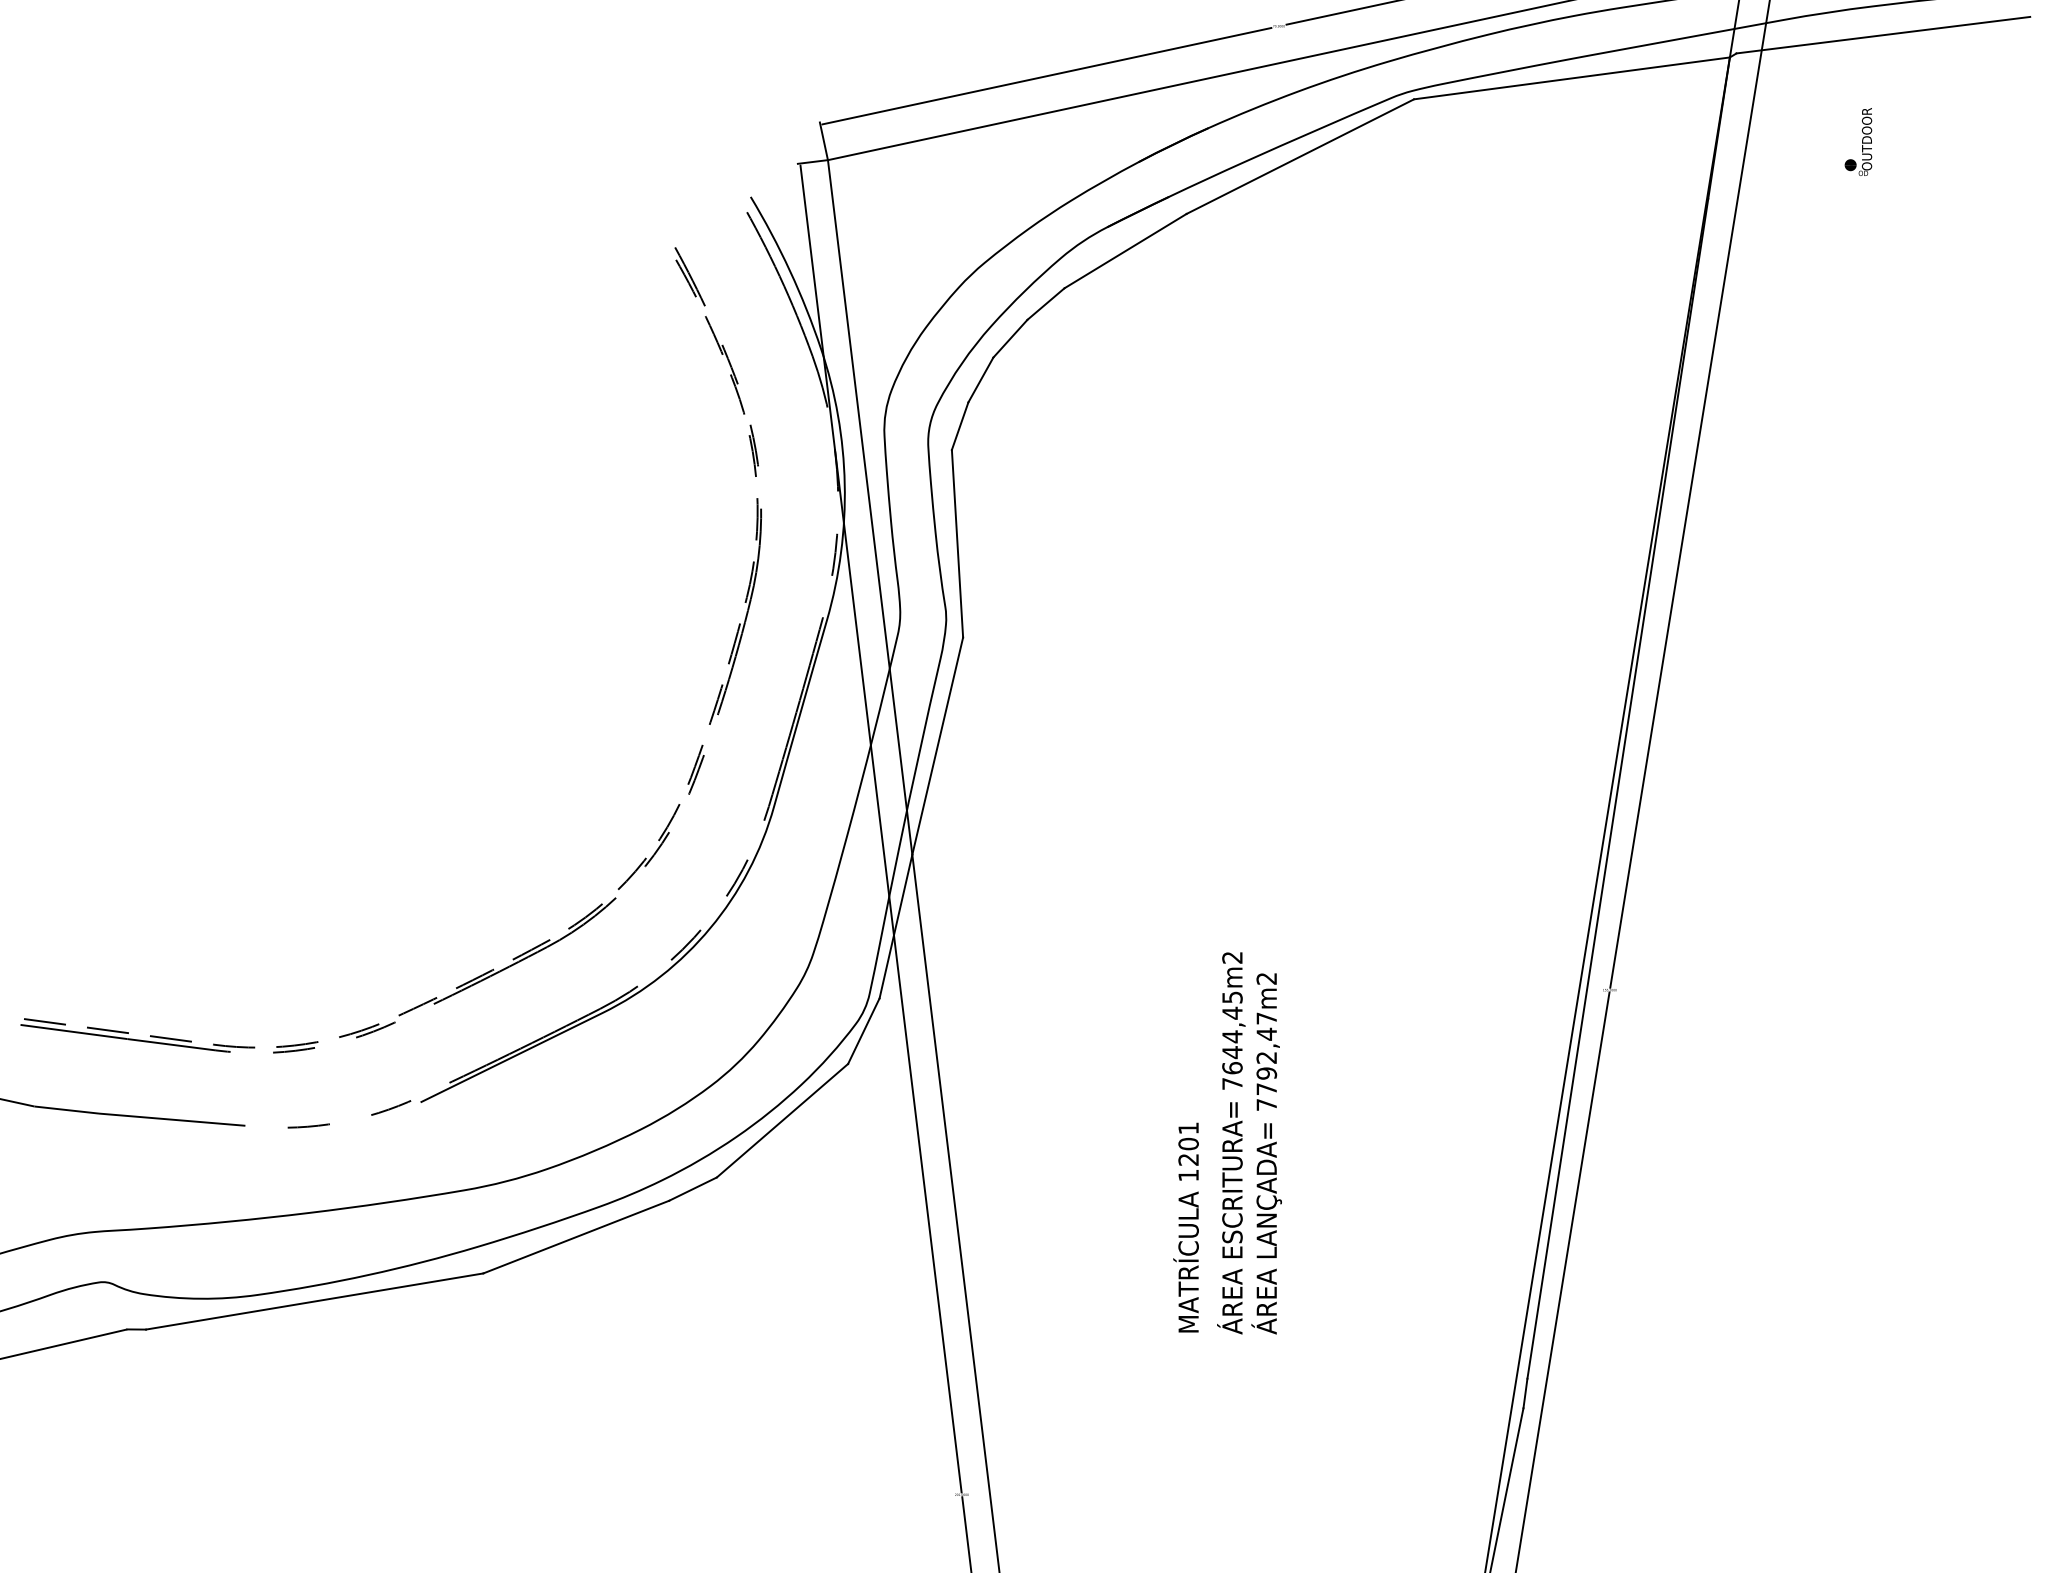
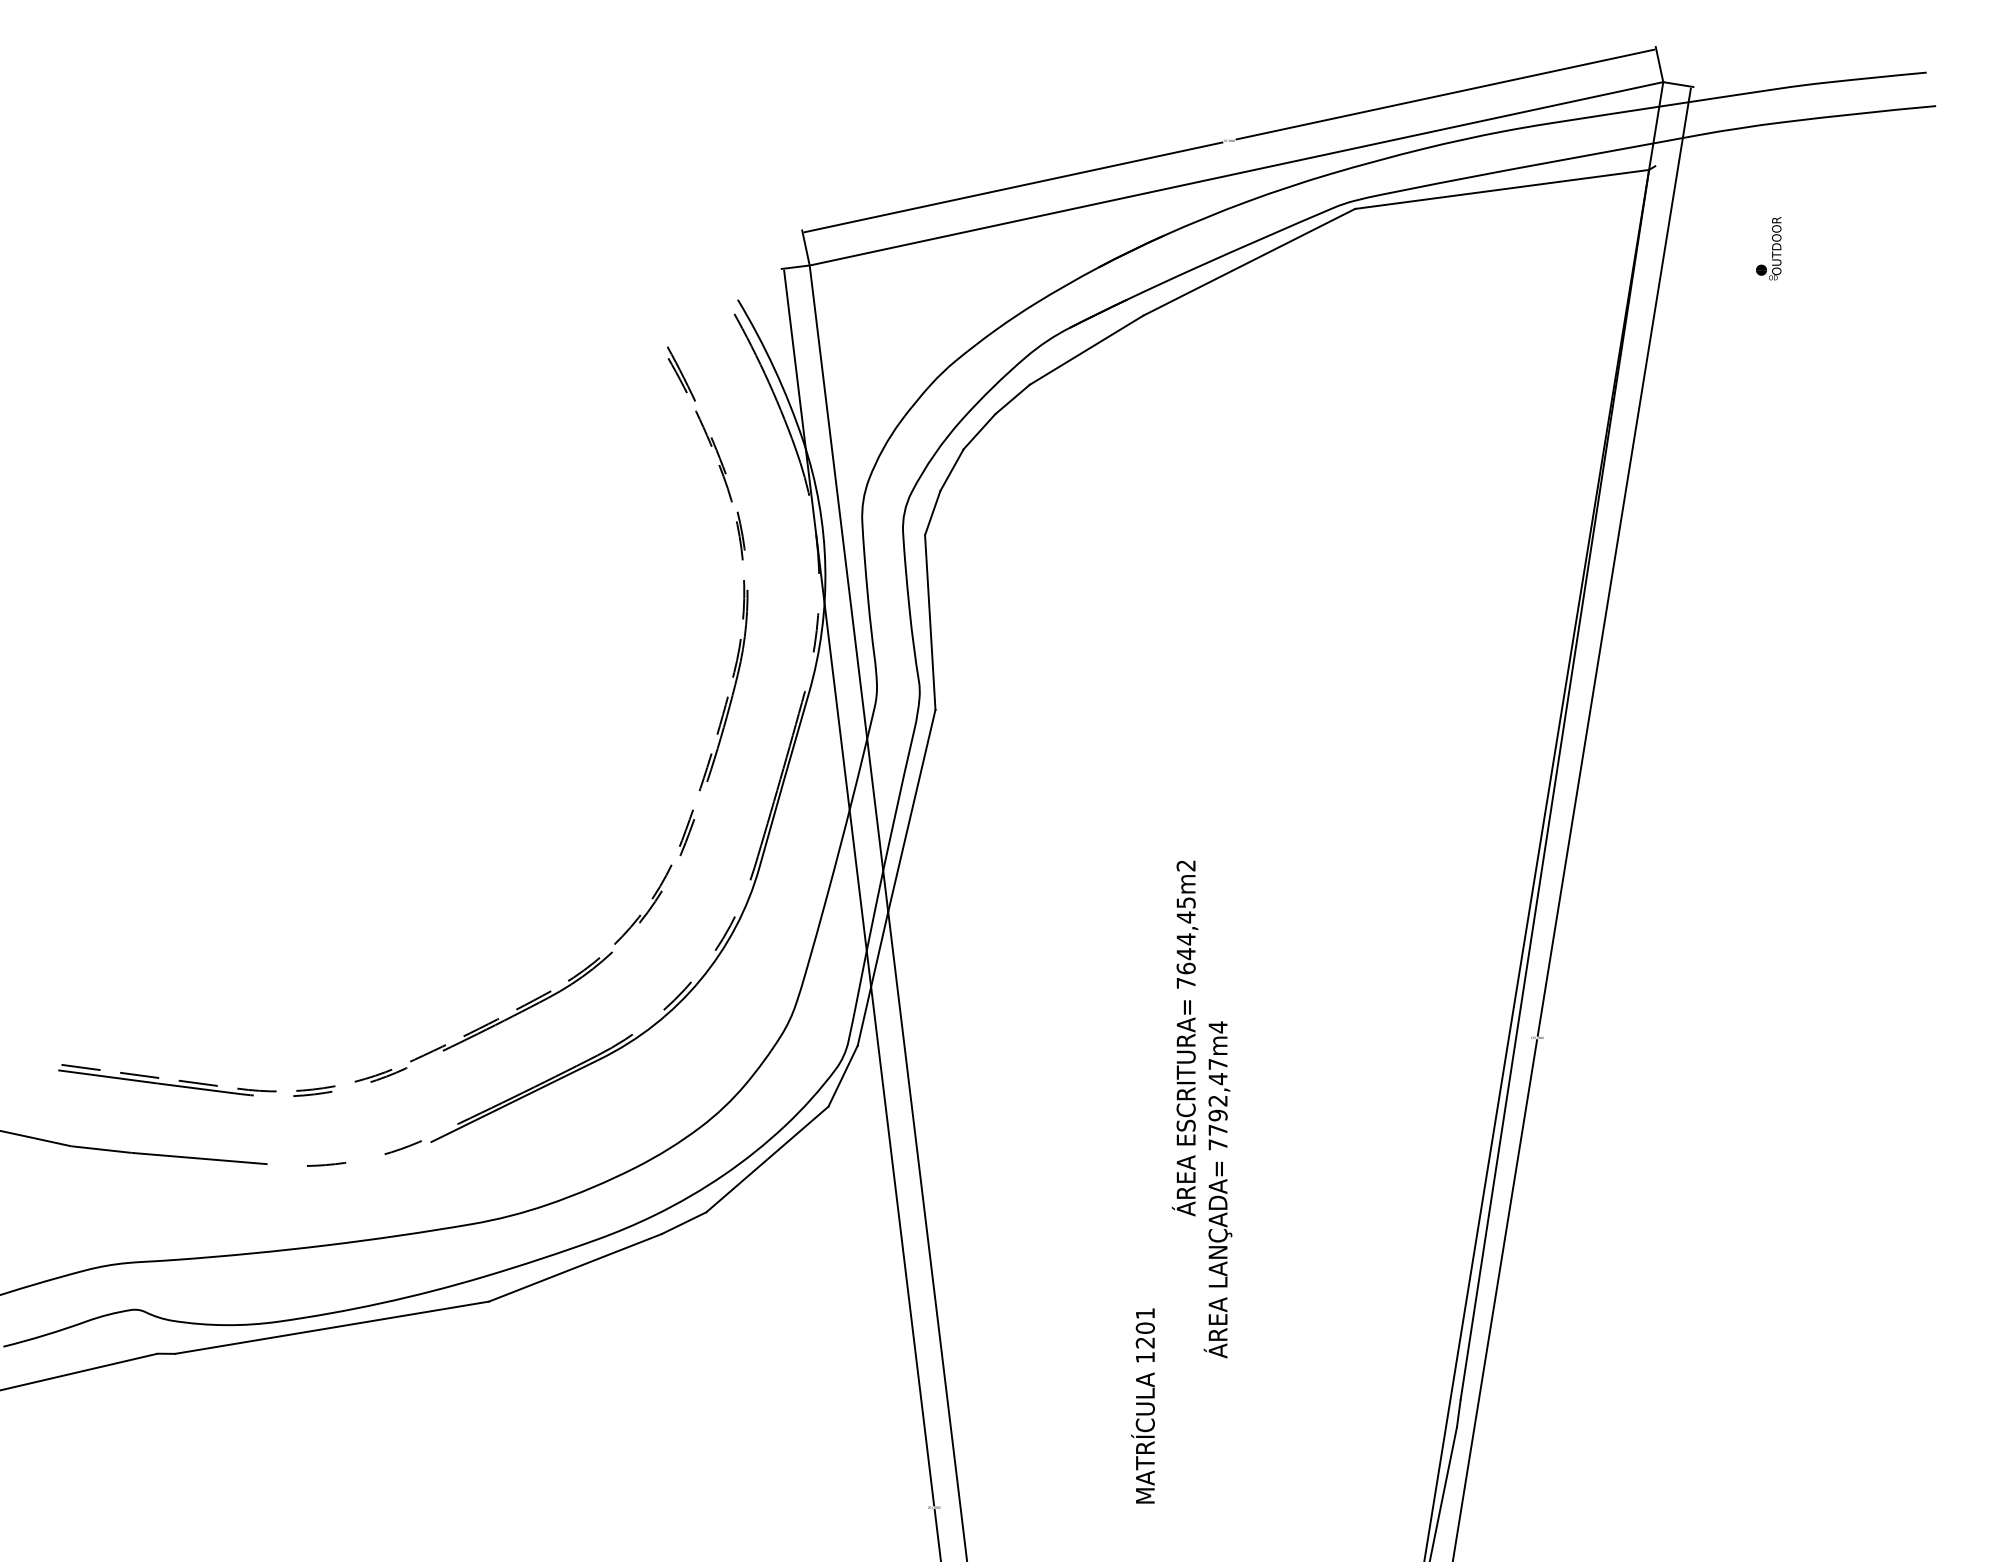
line: (1882, 35) -> (1791, 149), removed
text: (1266, 978) -> (1217, 1027), 7792,47m2 -> 7792,47m4
text: (1230, 1143) -> (1184, 1038), moved
text: (1185, 1227) -> (1142, 1405), moved

